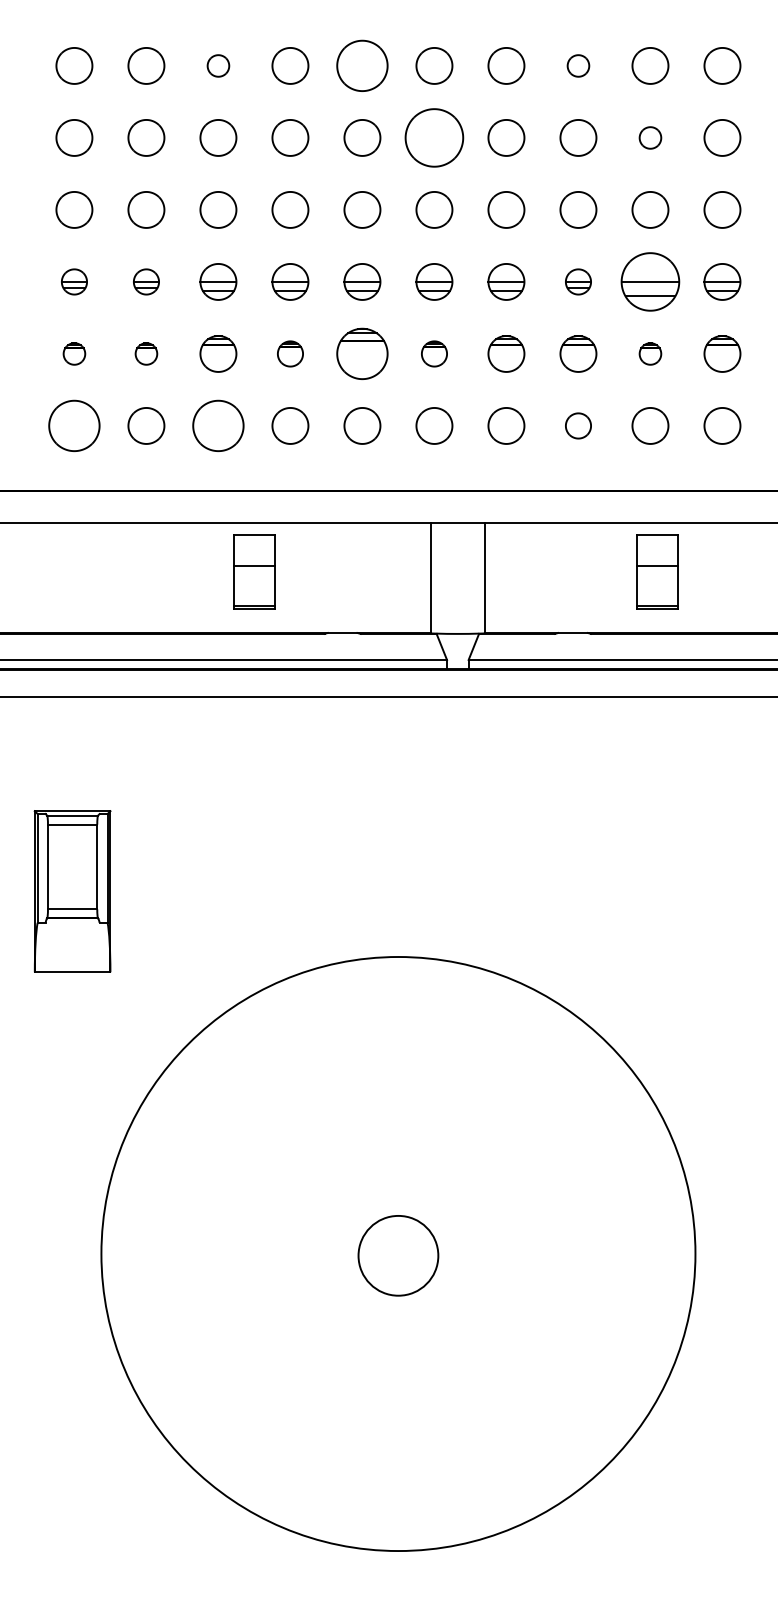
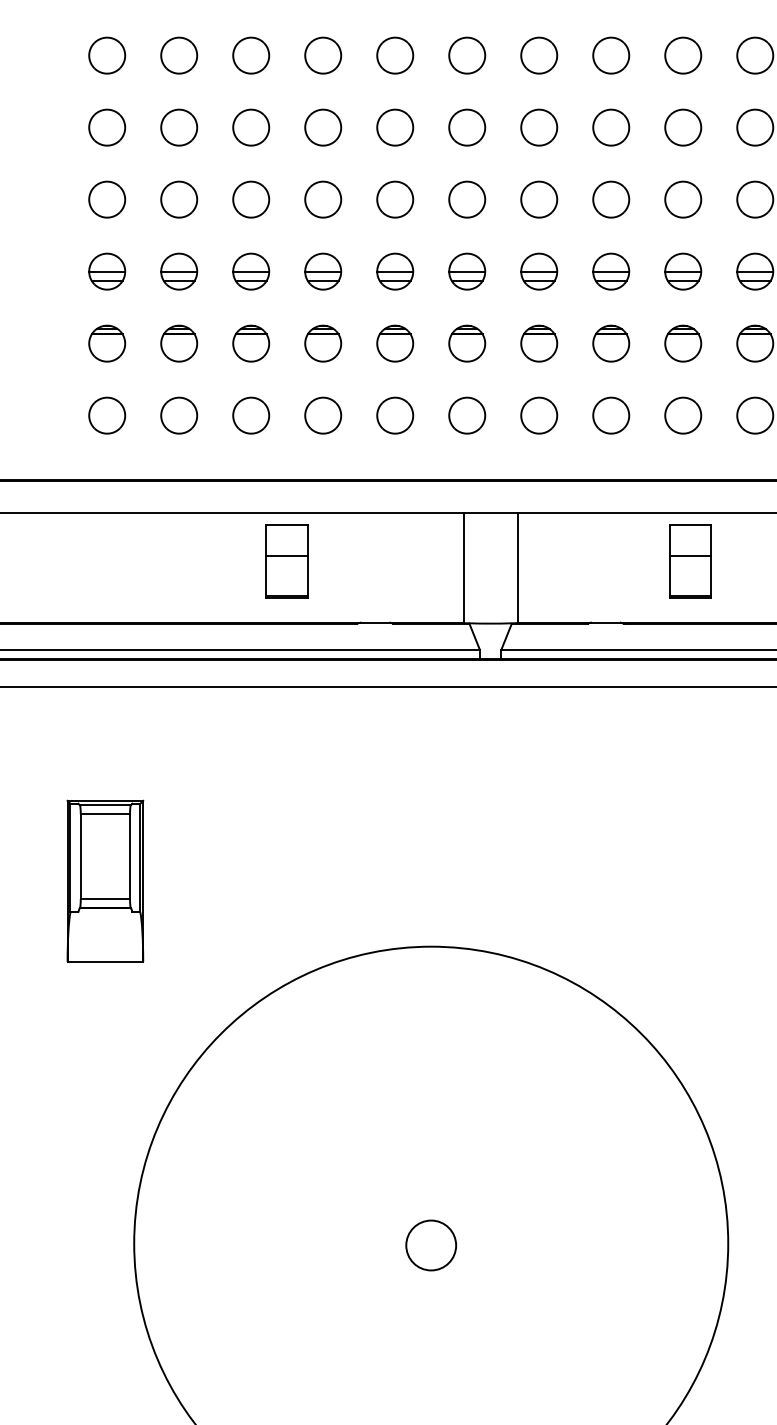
part: (218, 65) -> (251, 55), size x1.67
part: (362, 65) -> (395, 55), size x0.71
part: (578, 65) -> (611, 55), size x1.67
part: (434, 137) -> (467, 127), size x0.62
part: (650, 137) -> (683, 127), size x1.67
part: (74, 281) -> (107, 271), size x1.43
part: (146, 281) -> (179, 271), size x1.43
part: (578, 281) -> (611, 271), size x1.43
part: (650, 281) -> (683, 271), size x0.62
part: (74, 353) -> (107, 343), size x1.67
part: (146, 353) -> (179, 343), size x1.67
part: (290, 353) -> (323, 343), size x1.43
part: (362, 353) -> (395, 343), size x0.71
part: (434, 353) -> (467, 343), size x1.43
part: (650, 353) -> (683, 343), size x1.67
part: (74, 425) -> (107, 415), size x0.71
part: (218, 425) -> (251, 415), size x0.71
part: (578, 425) -> (611, 415), size x1.43
circle: (398, 1255) -> (431, 1245), size x0.62

